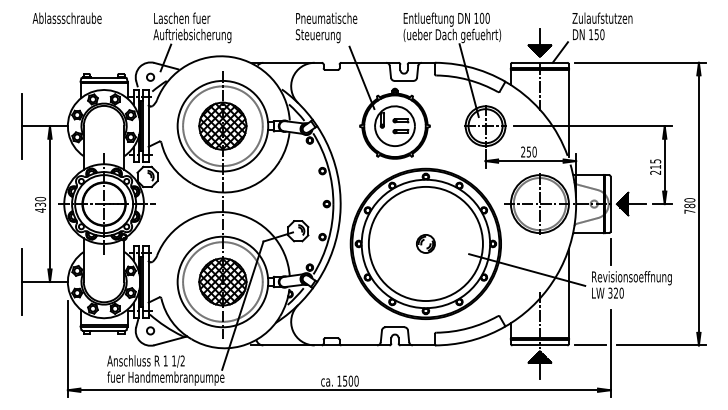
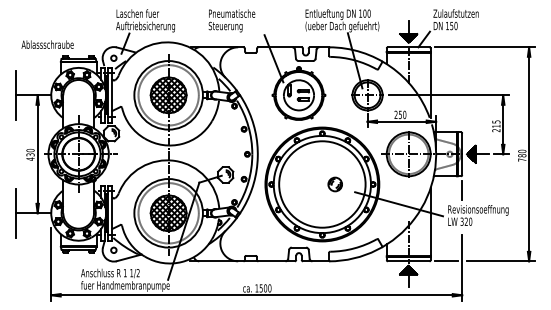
text: (66, 17) -> (47, 44), moved
text: (326, 27) -> (231, 20), moved
part: (425, 243) -> (334, 184), moved

